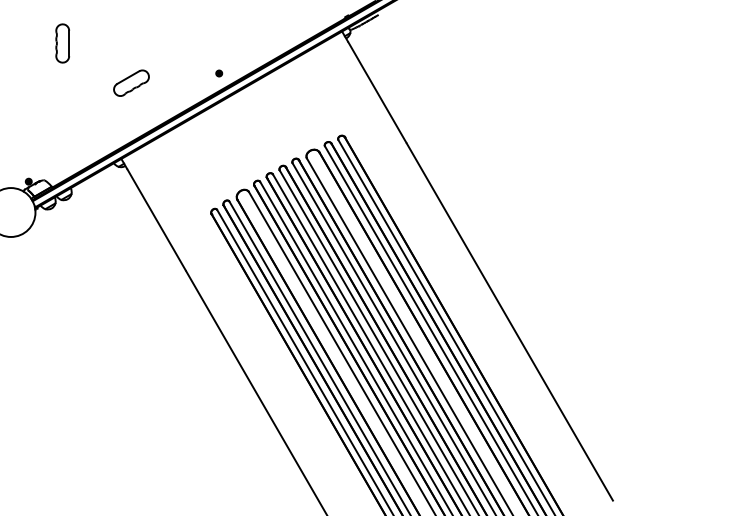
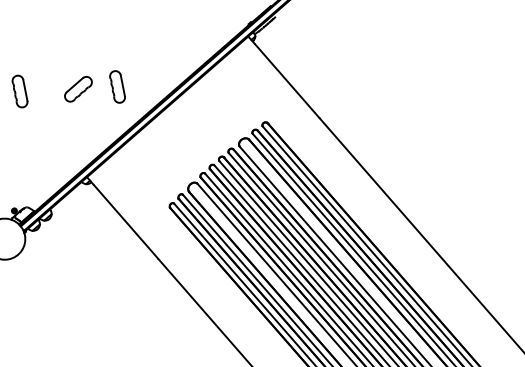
part: (177, 60) -> (117, 87), added
part: (219, 73) -> (154, 90), removed
part: (131, 82) -> (78, 88), moved

